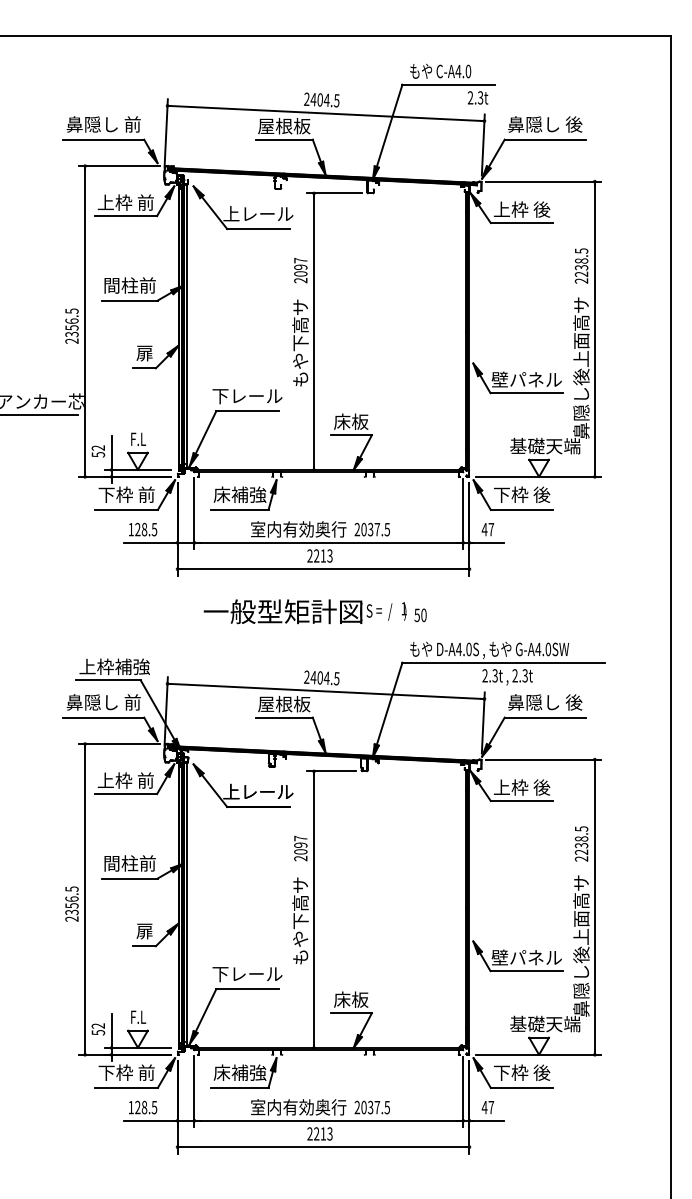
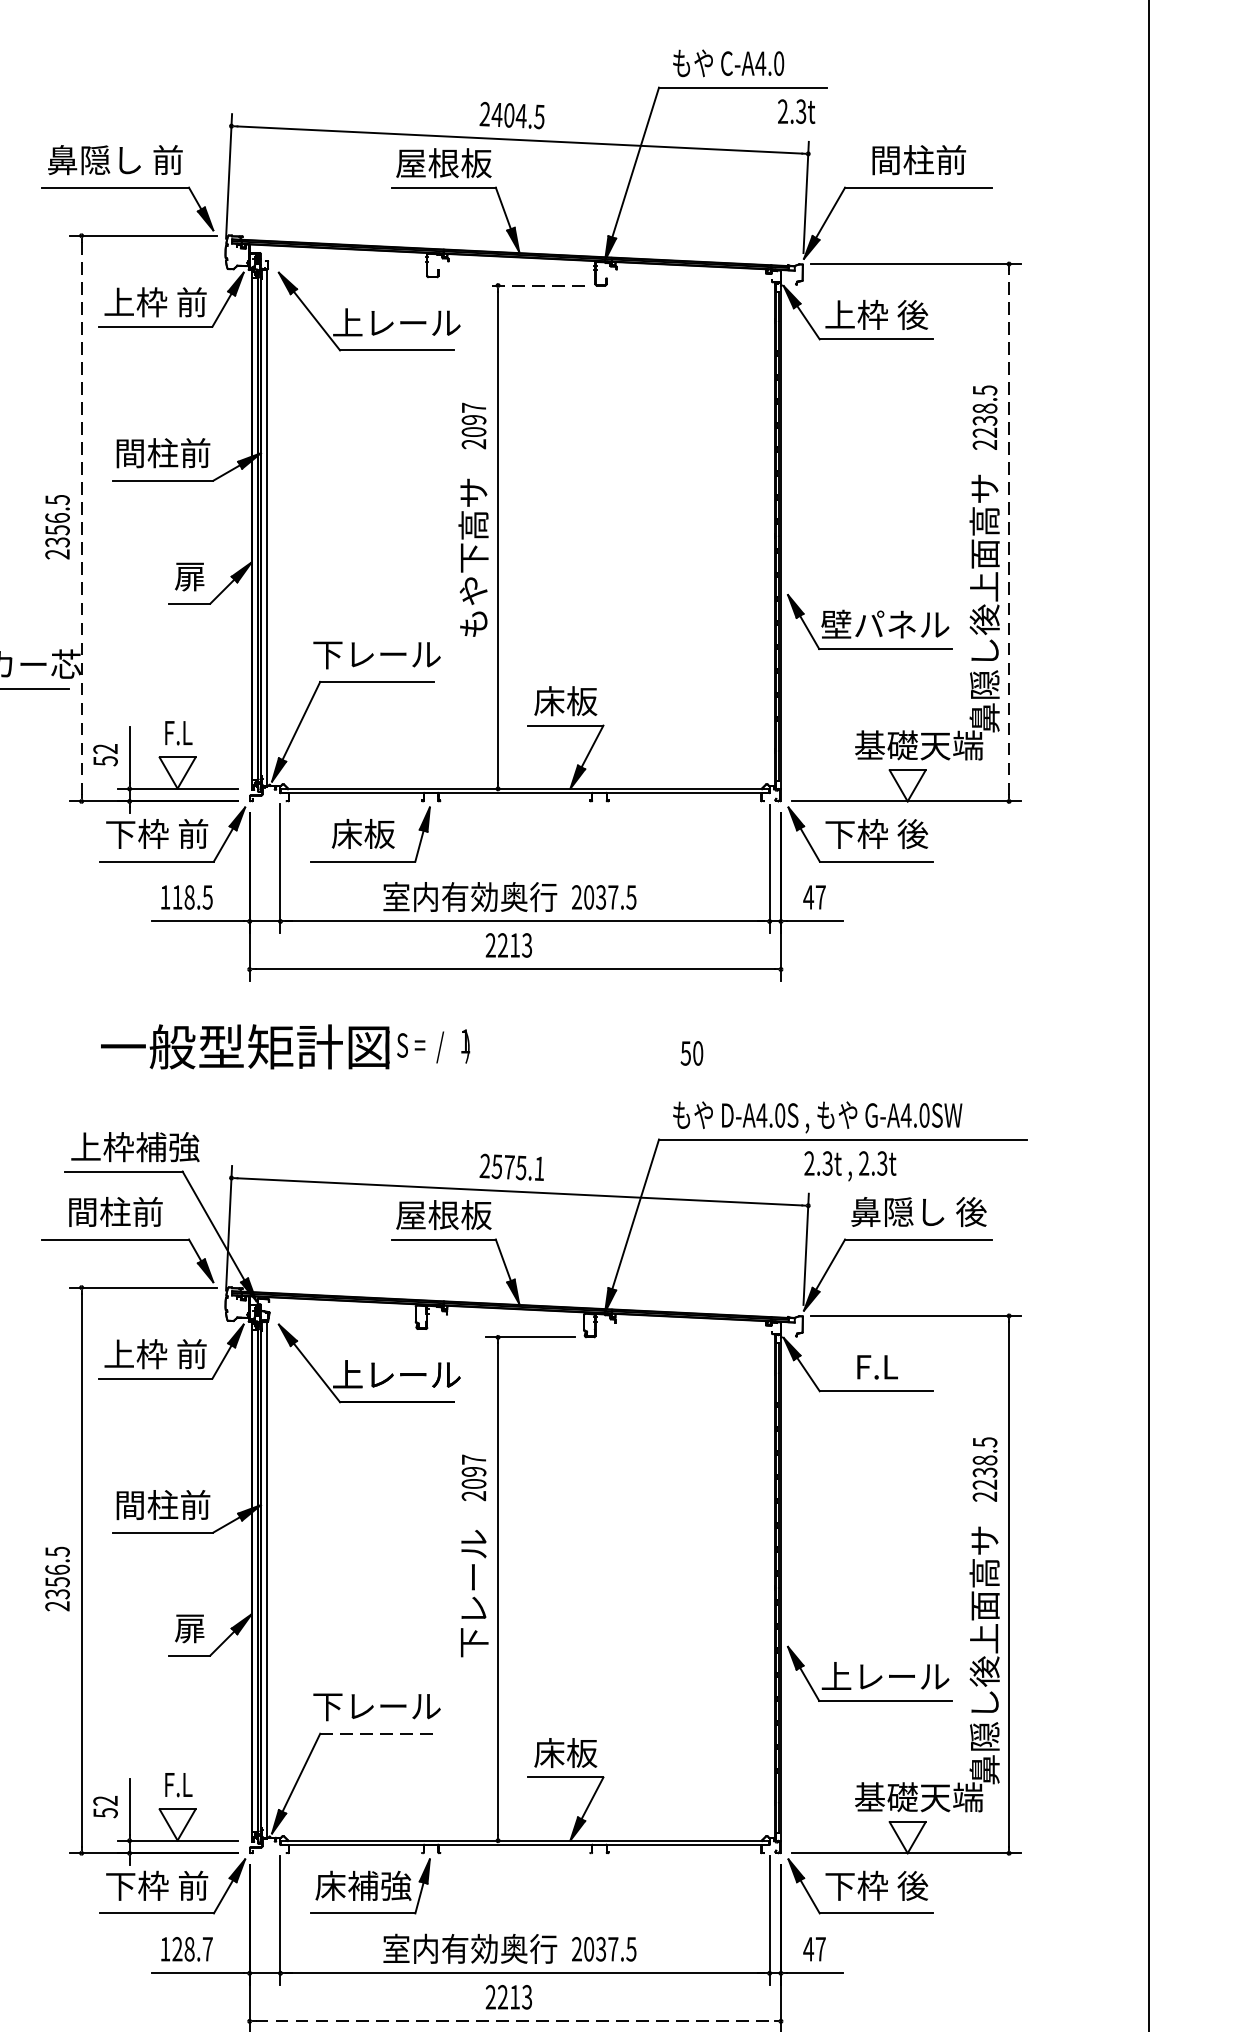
text: (545, 124) -> (919, 160), 鼻隠し 後 -> 間柱前
line: (334, 193) -> (535, 285), solid -> dashed
line: (85, 320) -> (82, 516), solid -> dashed
line: (594, 328) -> (1008, 531), solid -> dashed
text: (239, 494) -> (362, 833), 床補強 -> 床板
text: (137, 529) -> (176, 897), 128.5 -> 118.5
text: (304, 611) -> (284, 1046), moved
text: (324, 678) -> (517, 1168), 2404.5 -> 2575.1
text: (103, 702) -> (114, 1212), 鼻隠し 前 -> 間柱前
text: (521, 787) -> (875, 1366), 上枠 後 -> F.L
text: (300, 920) -> (473, 1608), もや下高サ -> 下レール
text: (517, 957) -> (868, 1676), 壁パネル -> 上レール
line: (248, 989) -> (378, 1734), solid -> dashed
text: (154, 1107) -> (207, 1949), 128.5 -> 128.7
line: (323, 1147) -> (515, 2021), solid -> dashed

